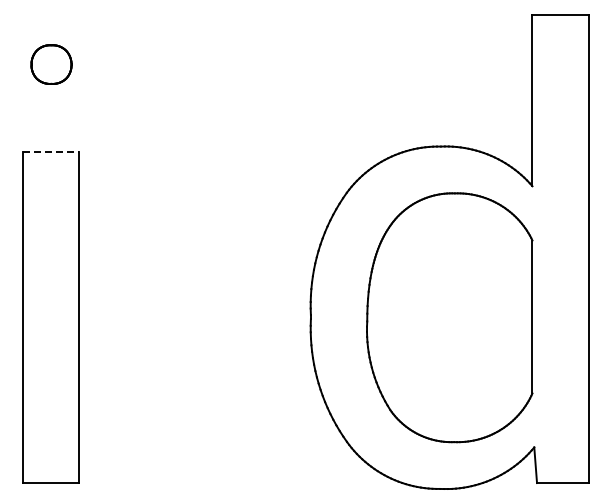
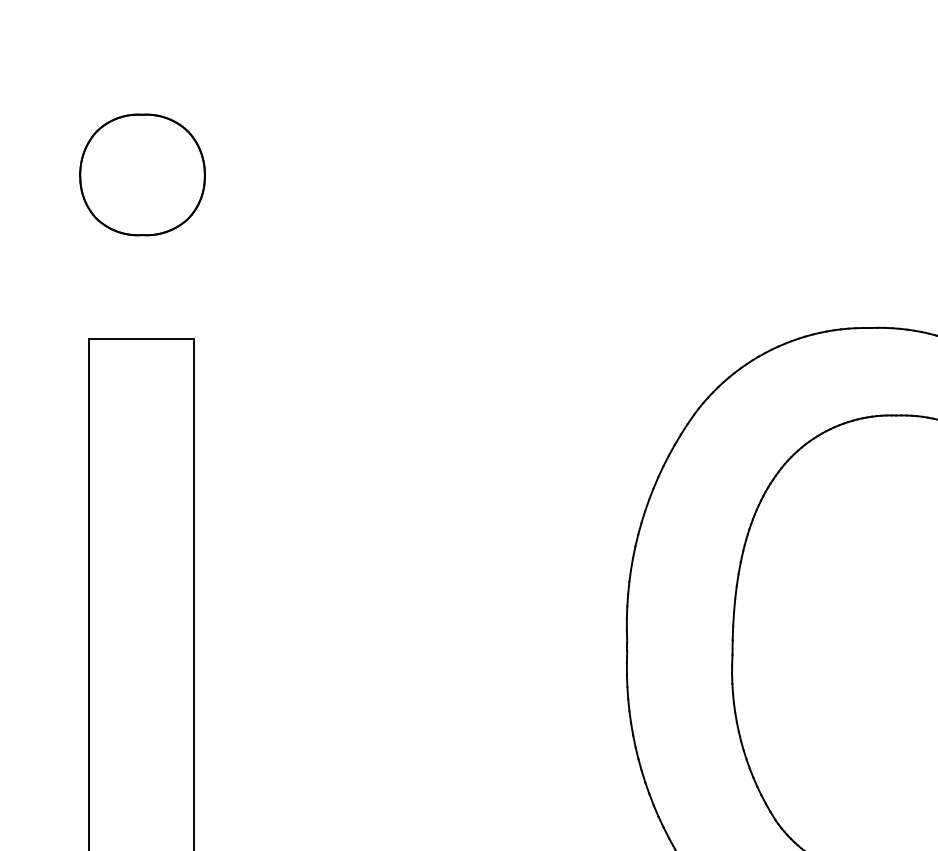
part: (51, 64) -> (142, 174), size x1.67
line: (51, 152) -> (142, 339), dashed -> solid

